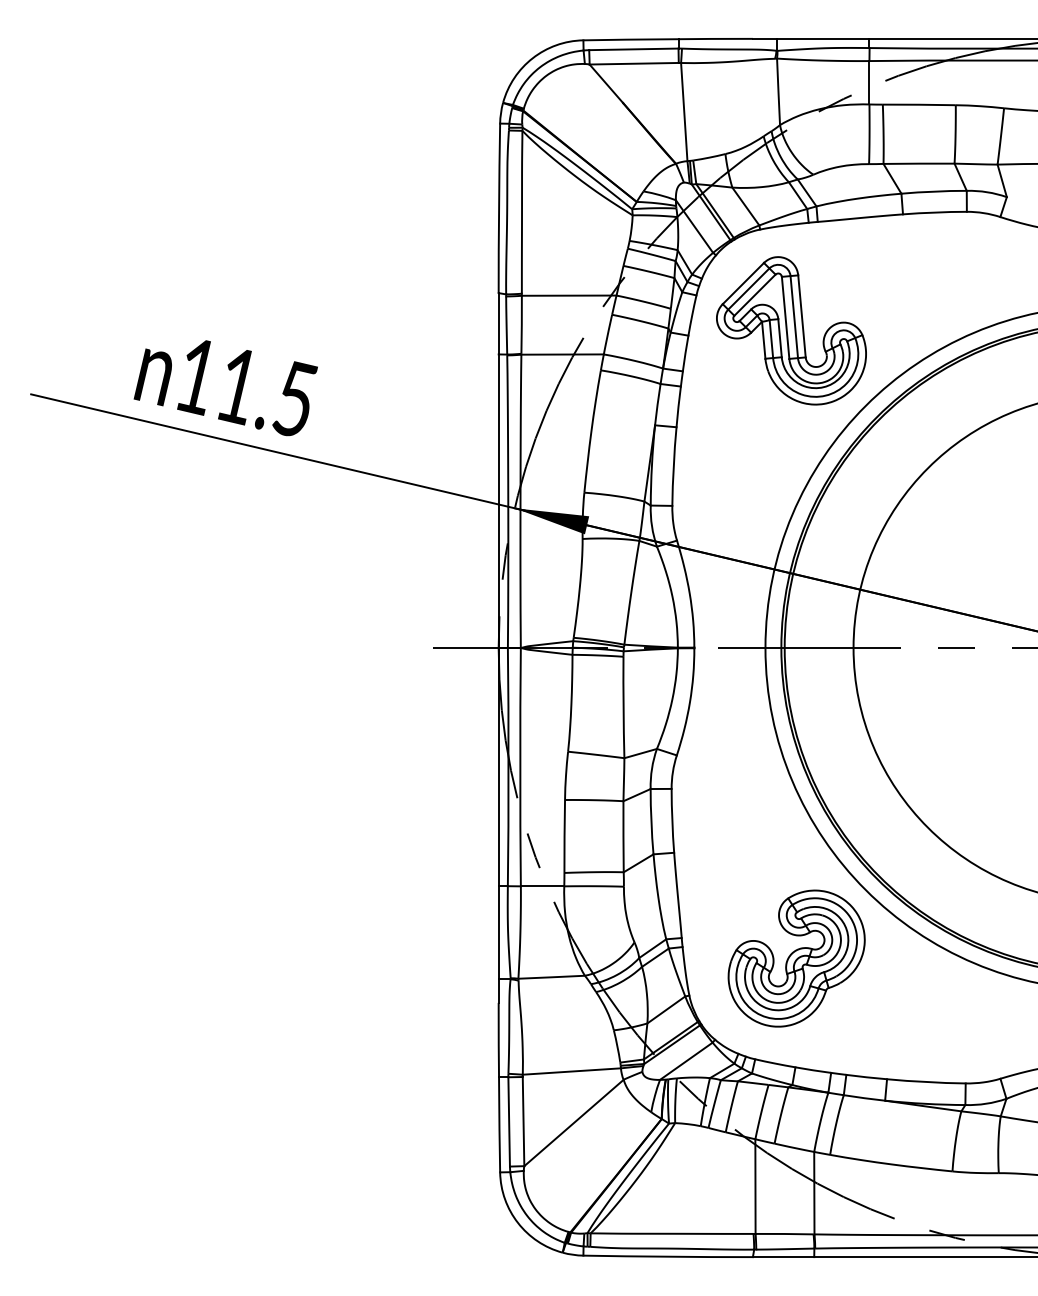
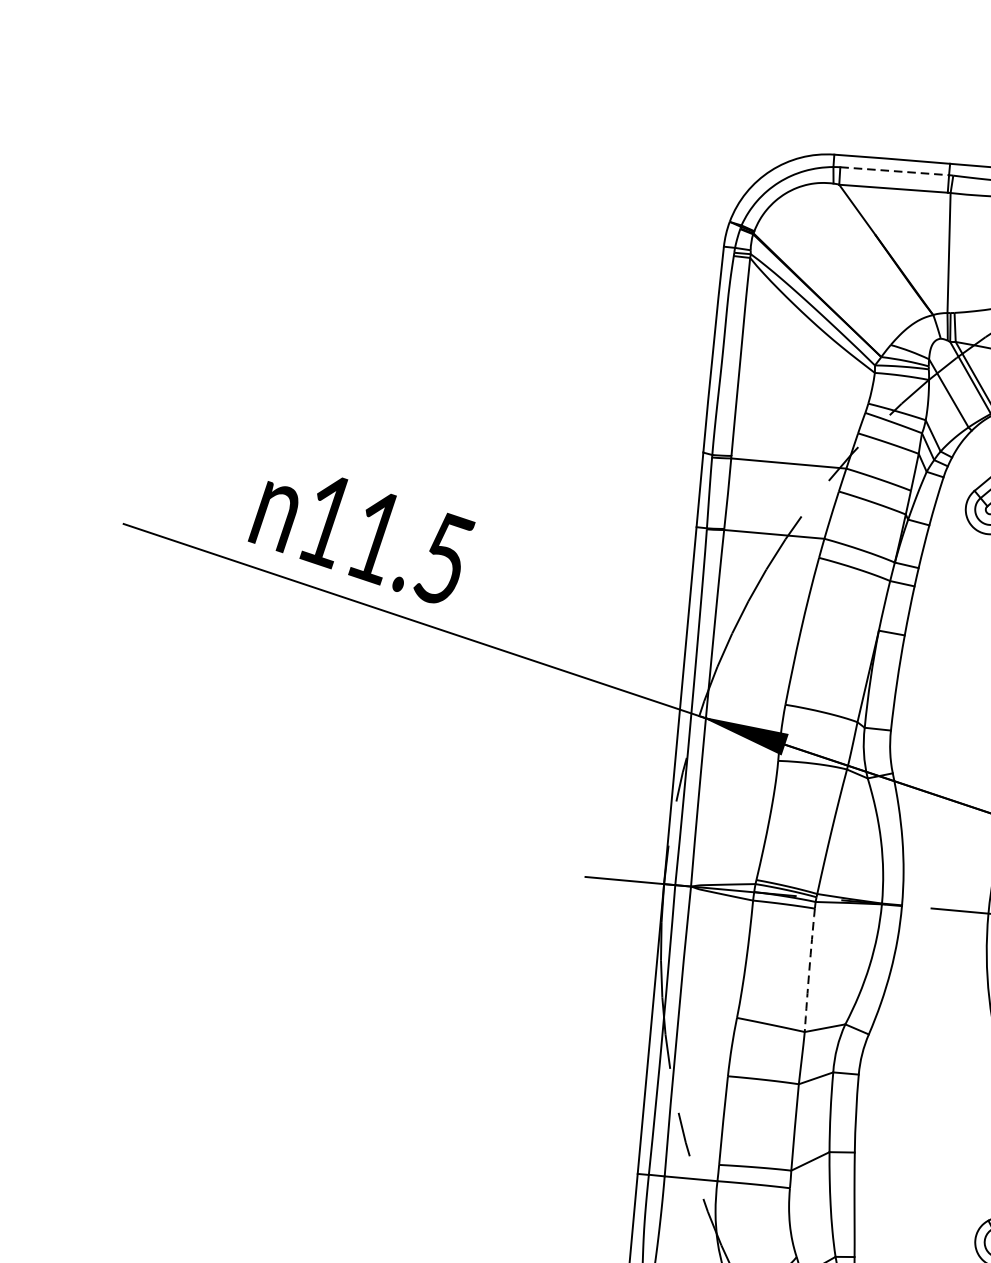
line: (633, 49) -> (894, 171), solid -> dashed
arc: (623, 707) -> (809, 970), solid -> dashed

